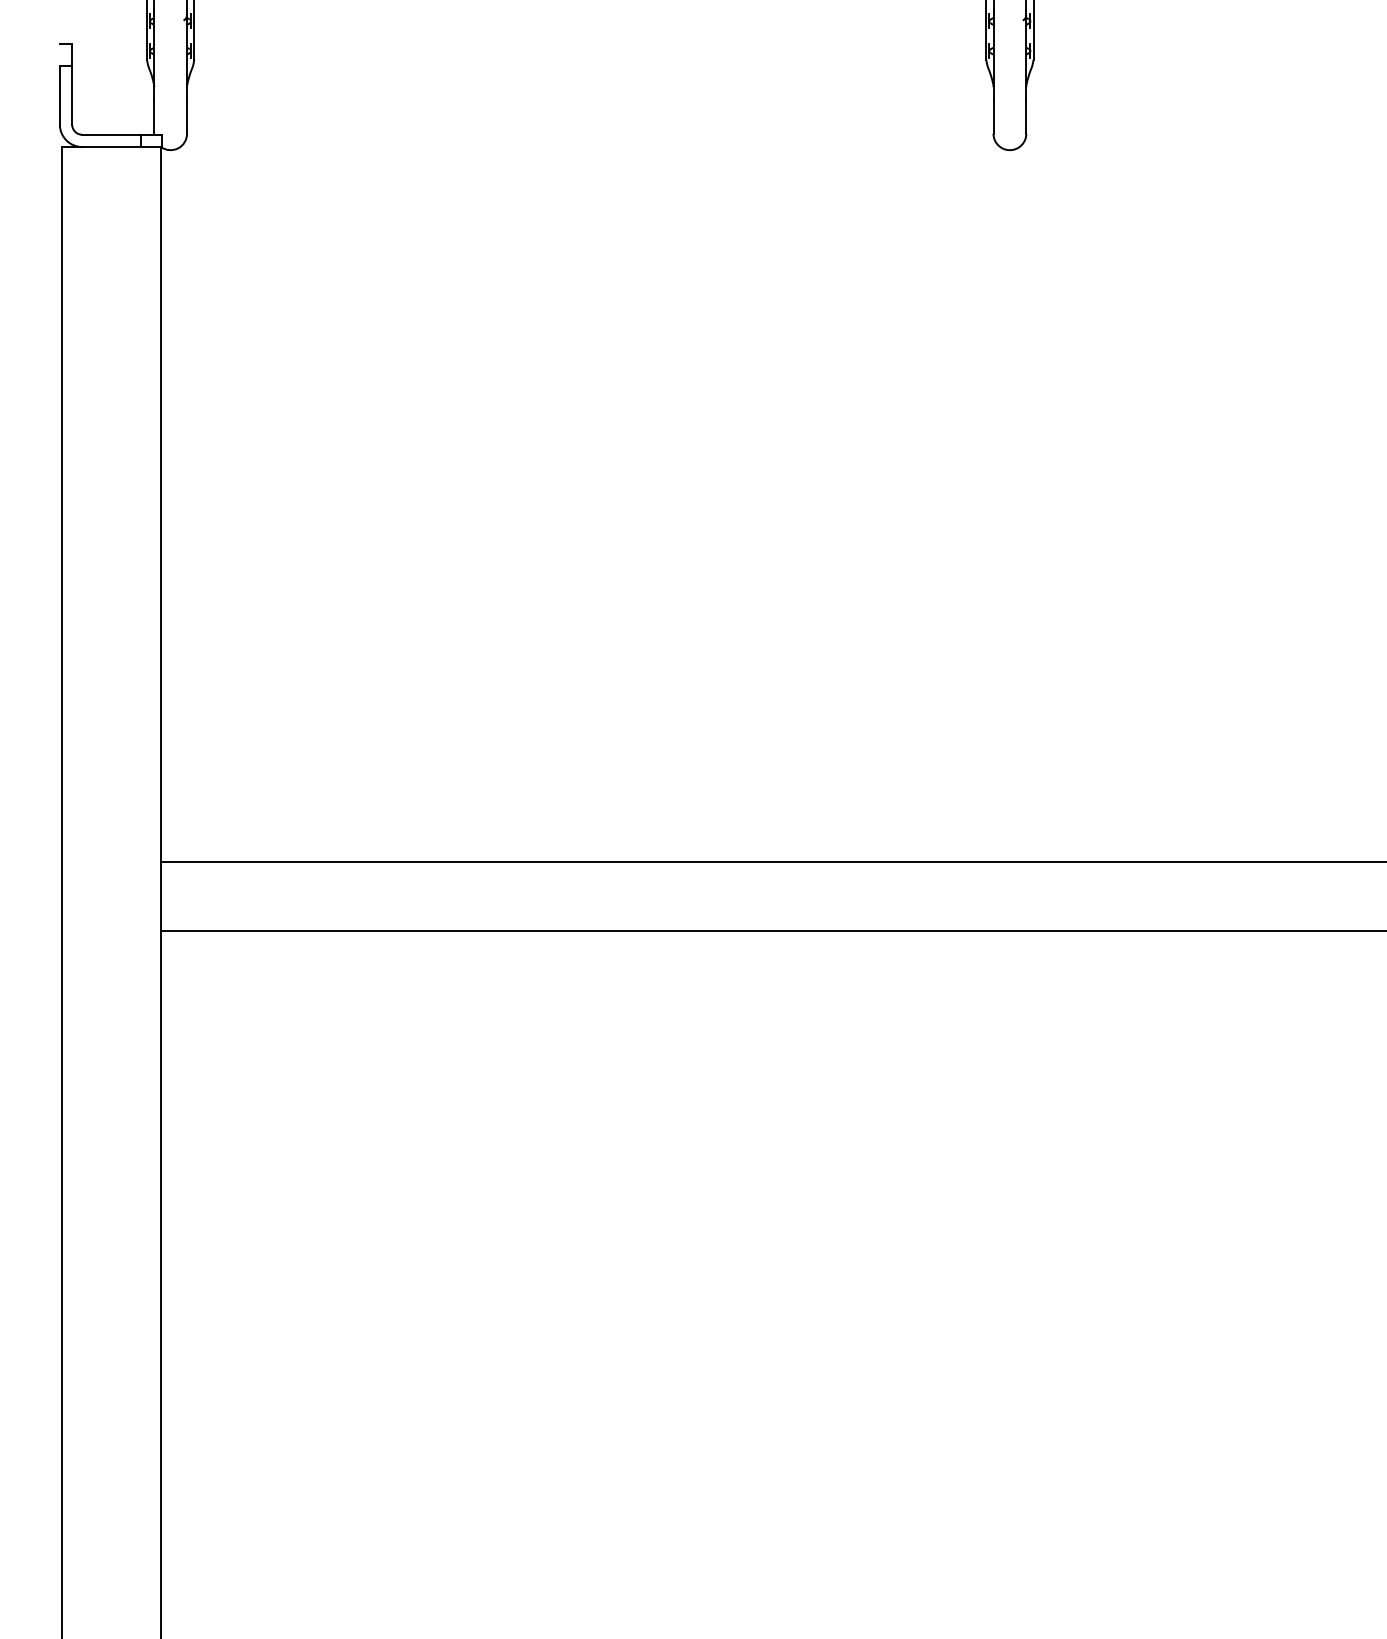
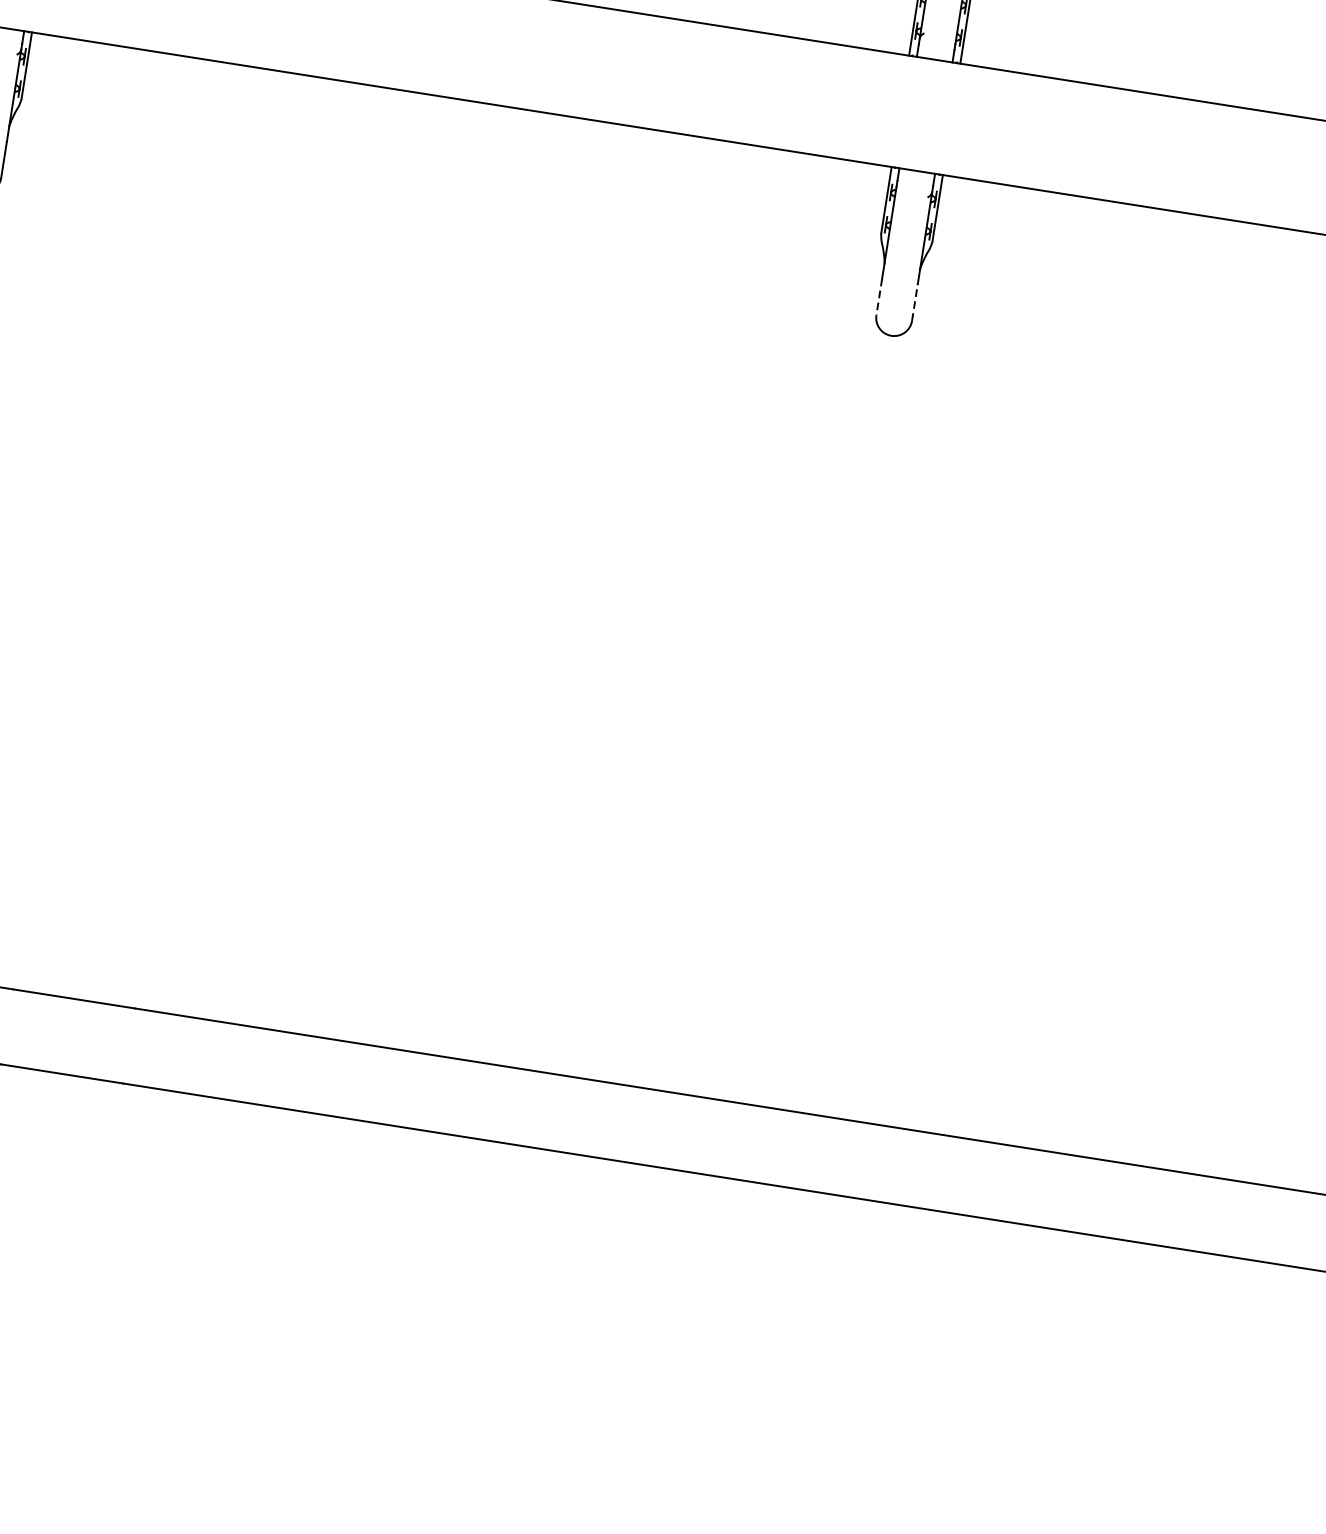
line: (993, 116) -> (879, 296), solid -> dashed
line: (1026, 116) -> (915, 302), solid -> dashed

